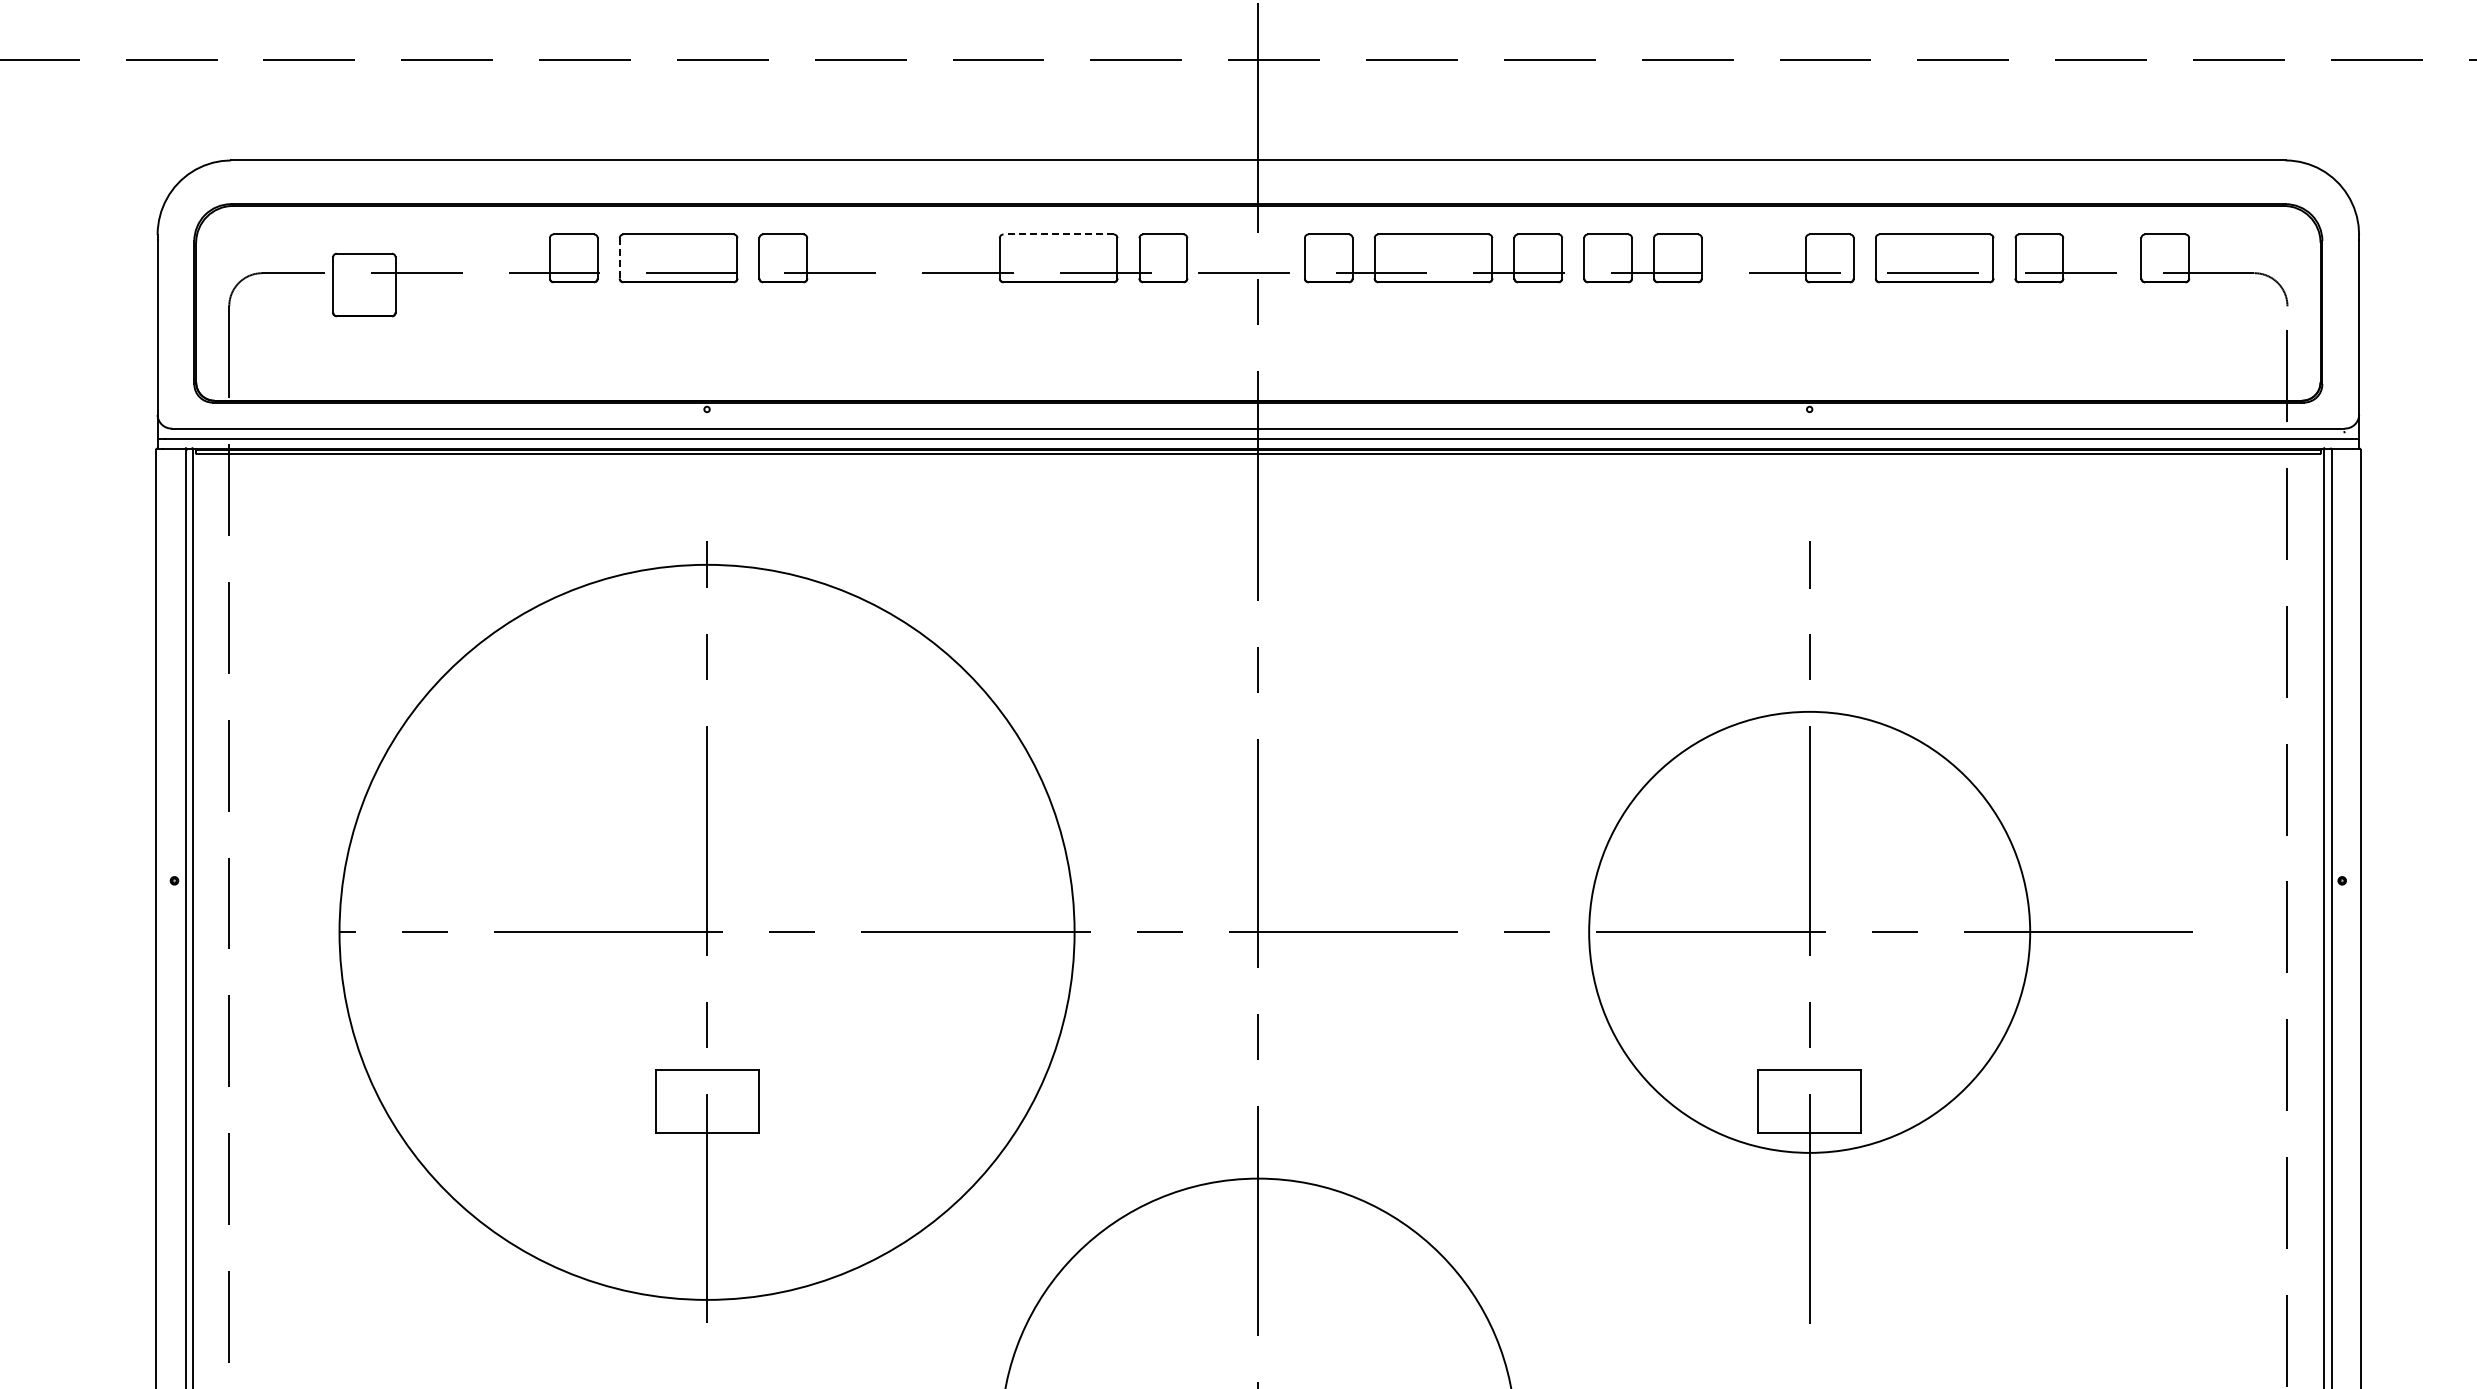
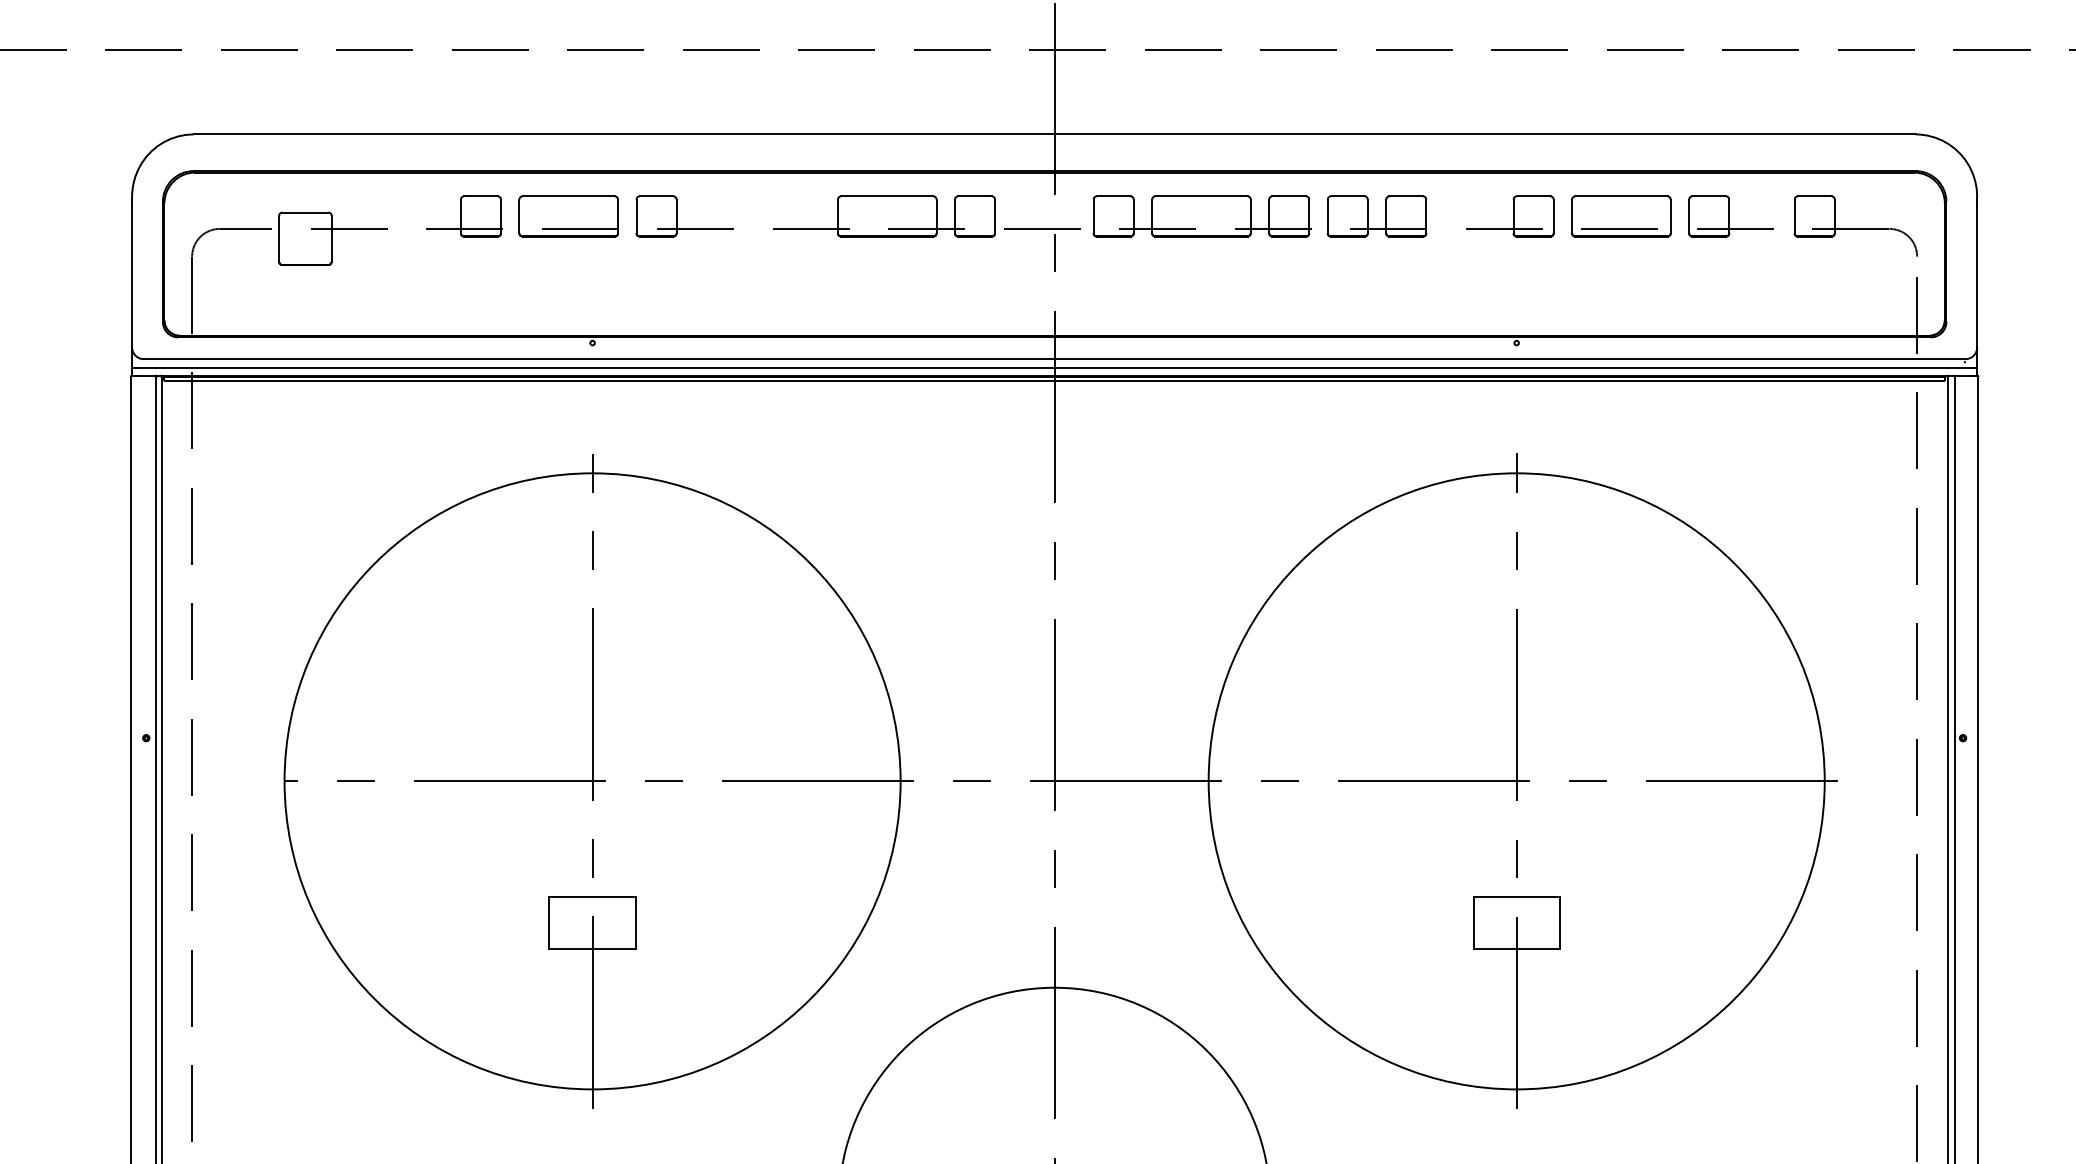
line: (1058, 234) -> (887, 196), dashed -> solid
line: (619, 258) -> (519, 216), dashed -> solid
circle: (1809, 931) -> (1516, 780), size x1.67

